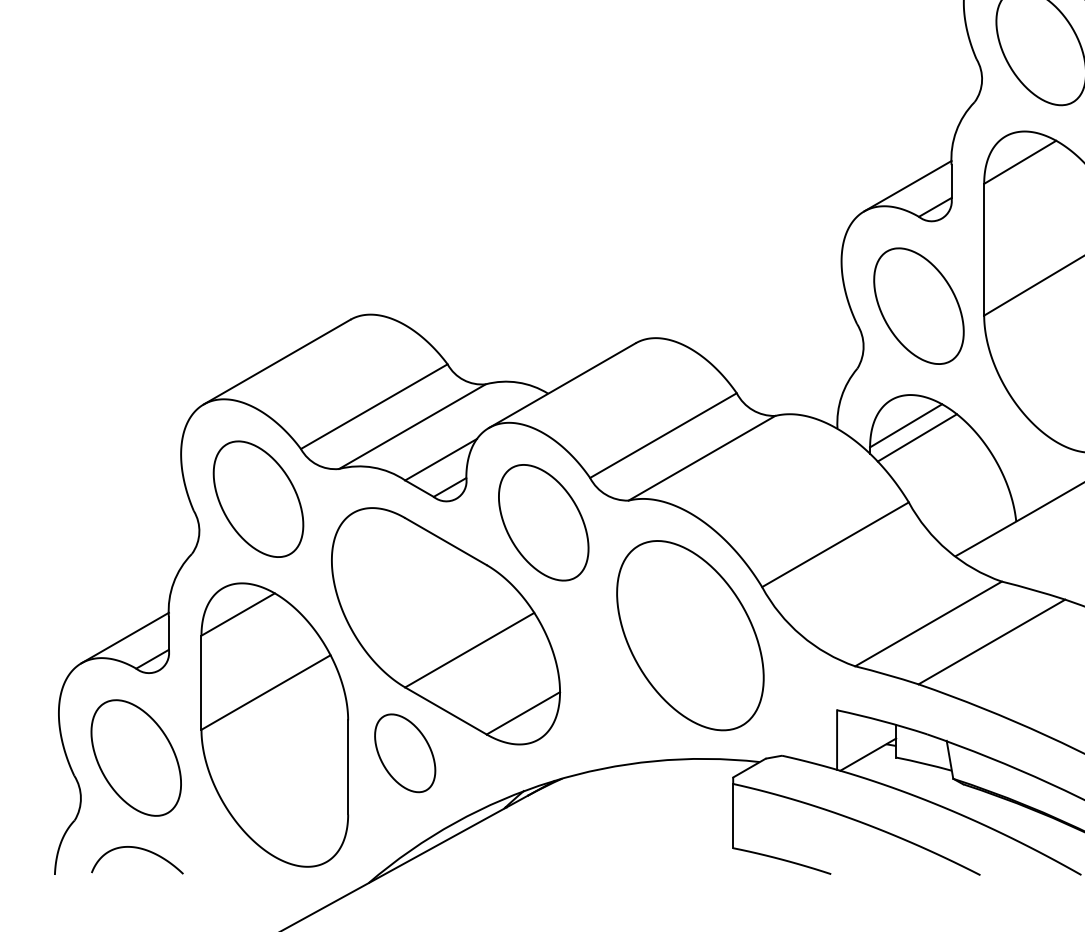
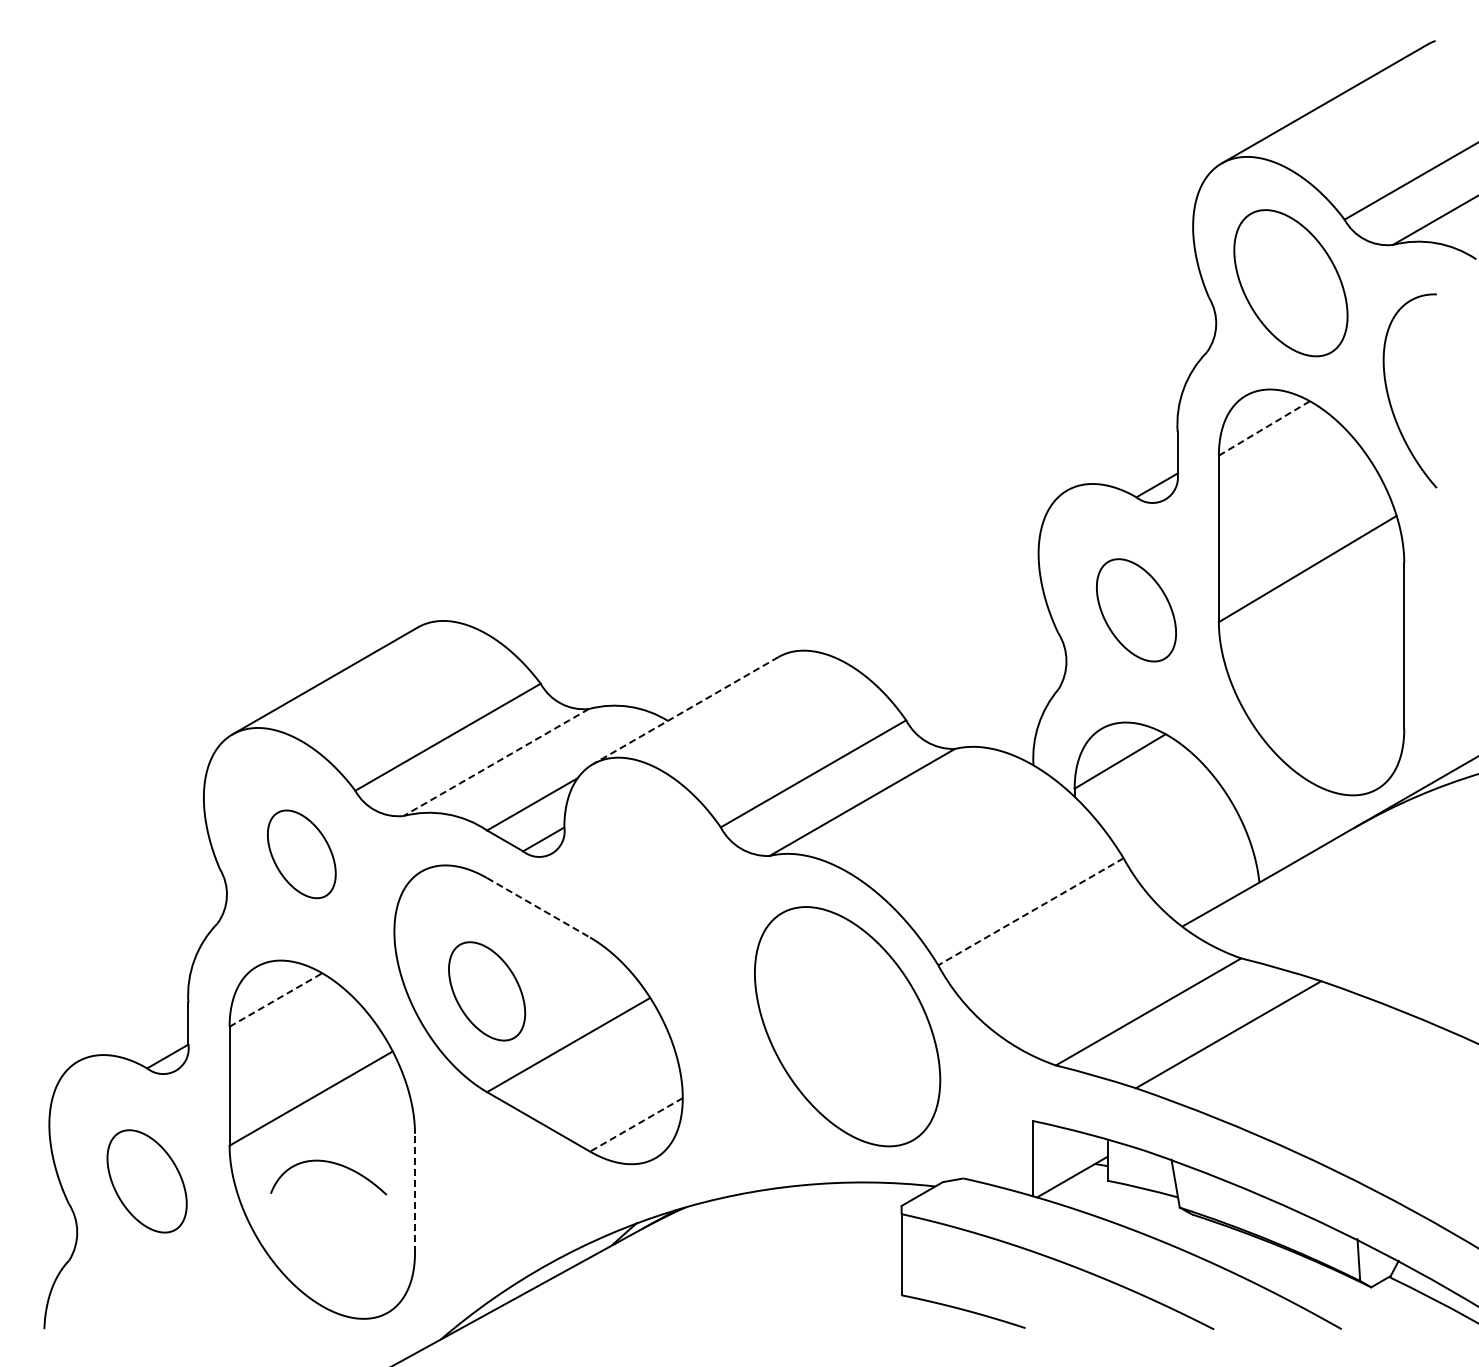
line: (1020, 162) -> (1264, 428), solid -> dashed
line: (907, 186) -> (1122, 458), removed
part: (919, 306) -> (1136, 610), size x0.7
line: (562, 385) -> (685, 710), solid -> dashed
line: (411, 426) -> (495, 762), solid -> dashed
line: (917, 437) -> (1134, 776), removed
part: (258, 499) -> (301, 854), size x0.6
part: (543, 522) -> (661, 883), removed
line: (446, 542) -> (539, 908), solid -> dashed
line: (835, 545) -> (1030, 912), solid -> dashed
line: (237, 614) -> (275, 1000), solid -> dashed
line: (125, 637) -> (133, 1029), removed
line: (523, 713) -> (636, 1124), solid -> dashed
part: (405, 753) -> (487, 991), moved
part: (135, 758) -> (146, 1181), size x0.7
line: (348, 766) -> (415, 1192), solid -> dashed
curve: (138, 849) -> (330, 1163), moved

